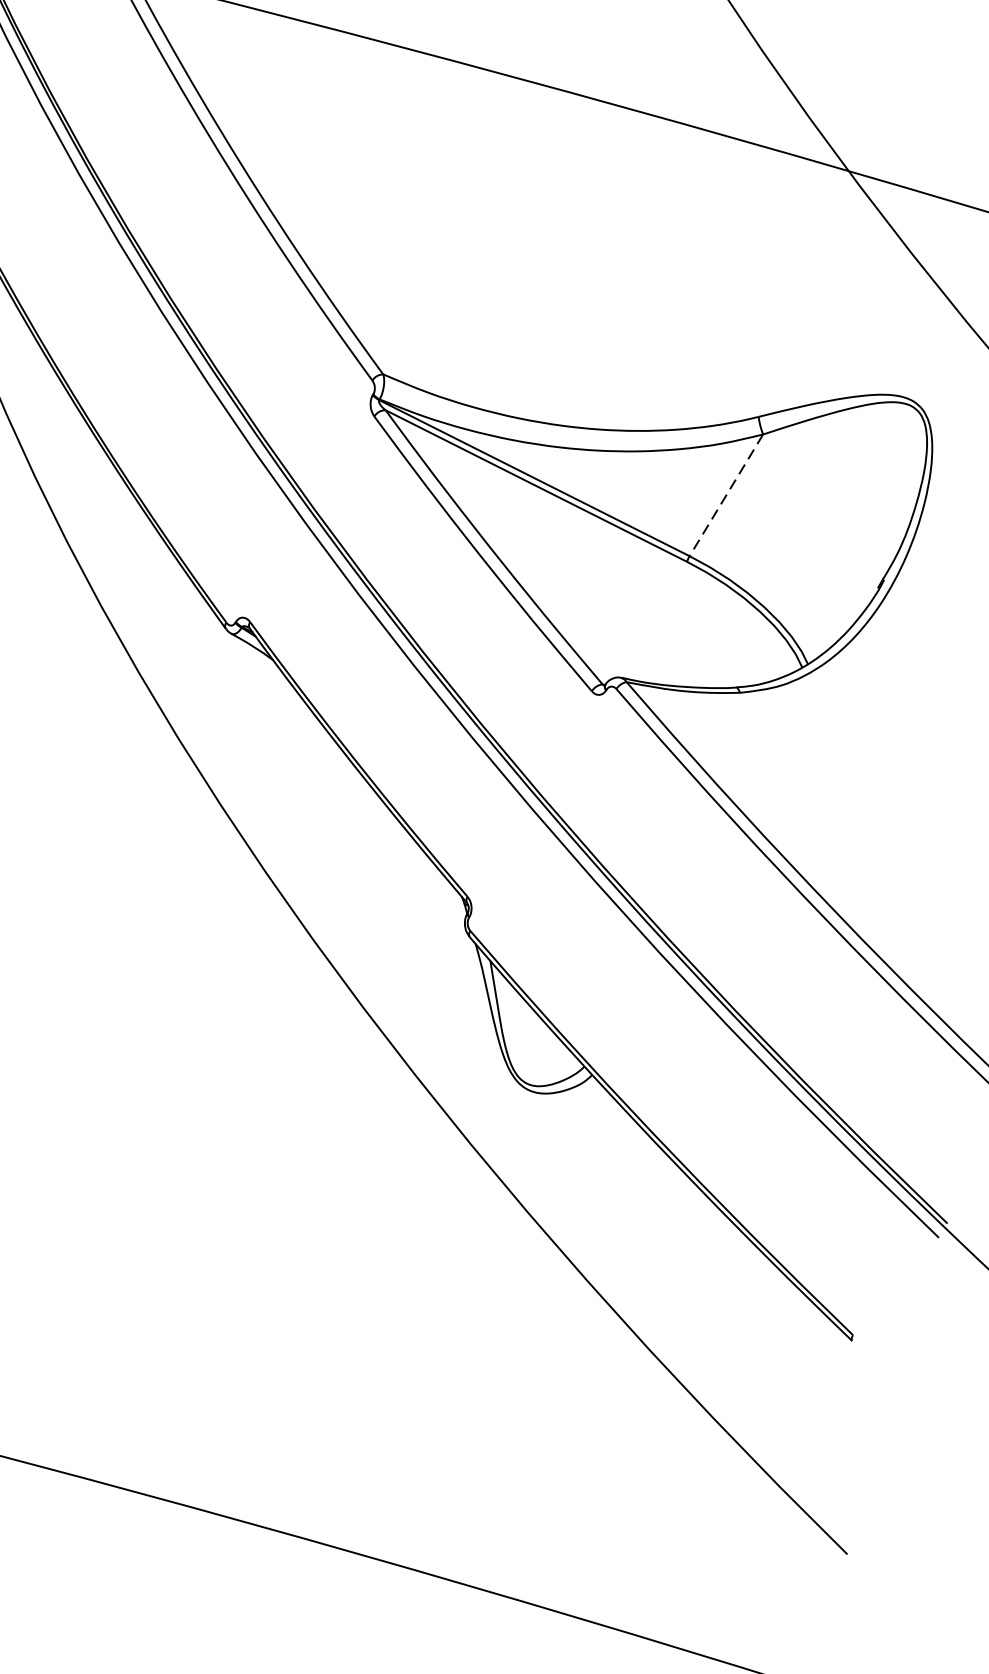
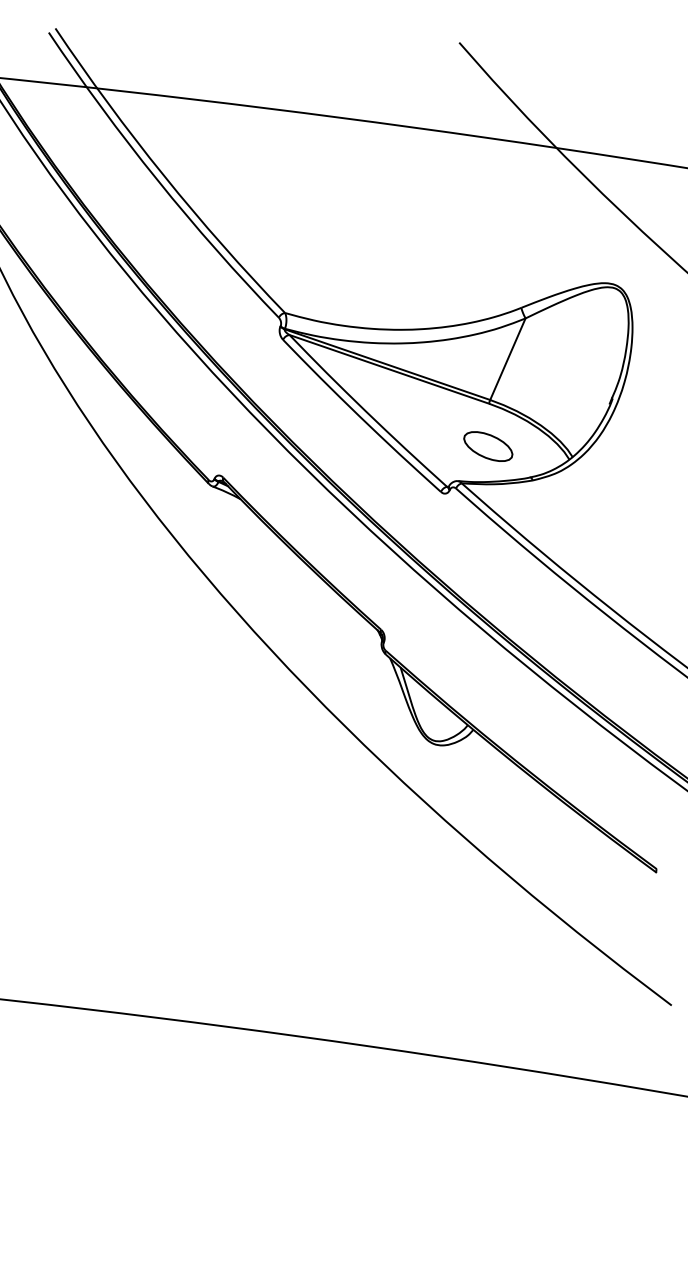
line: (725, 495) -> (507, 359), dashed -> solid
part: (676, 629) -> (488, 446), added

